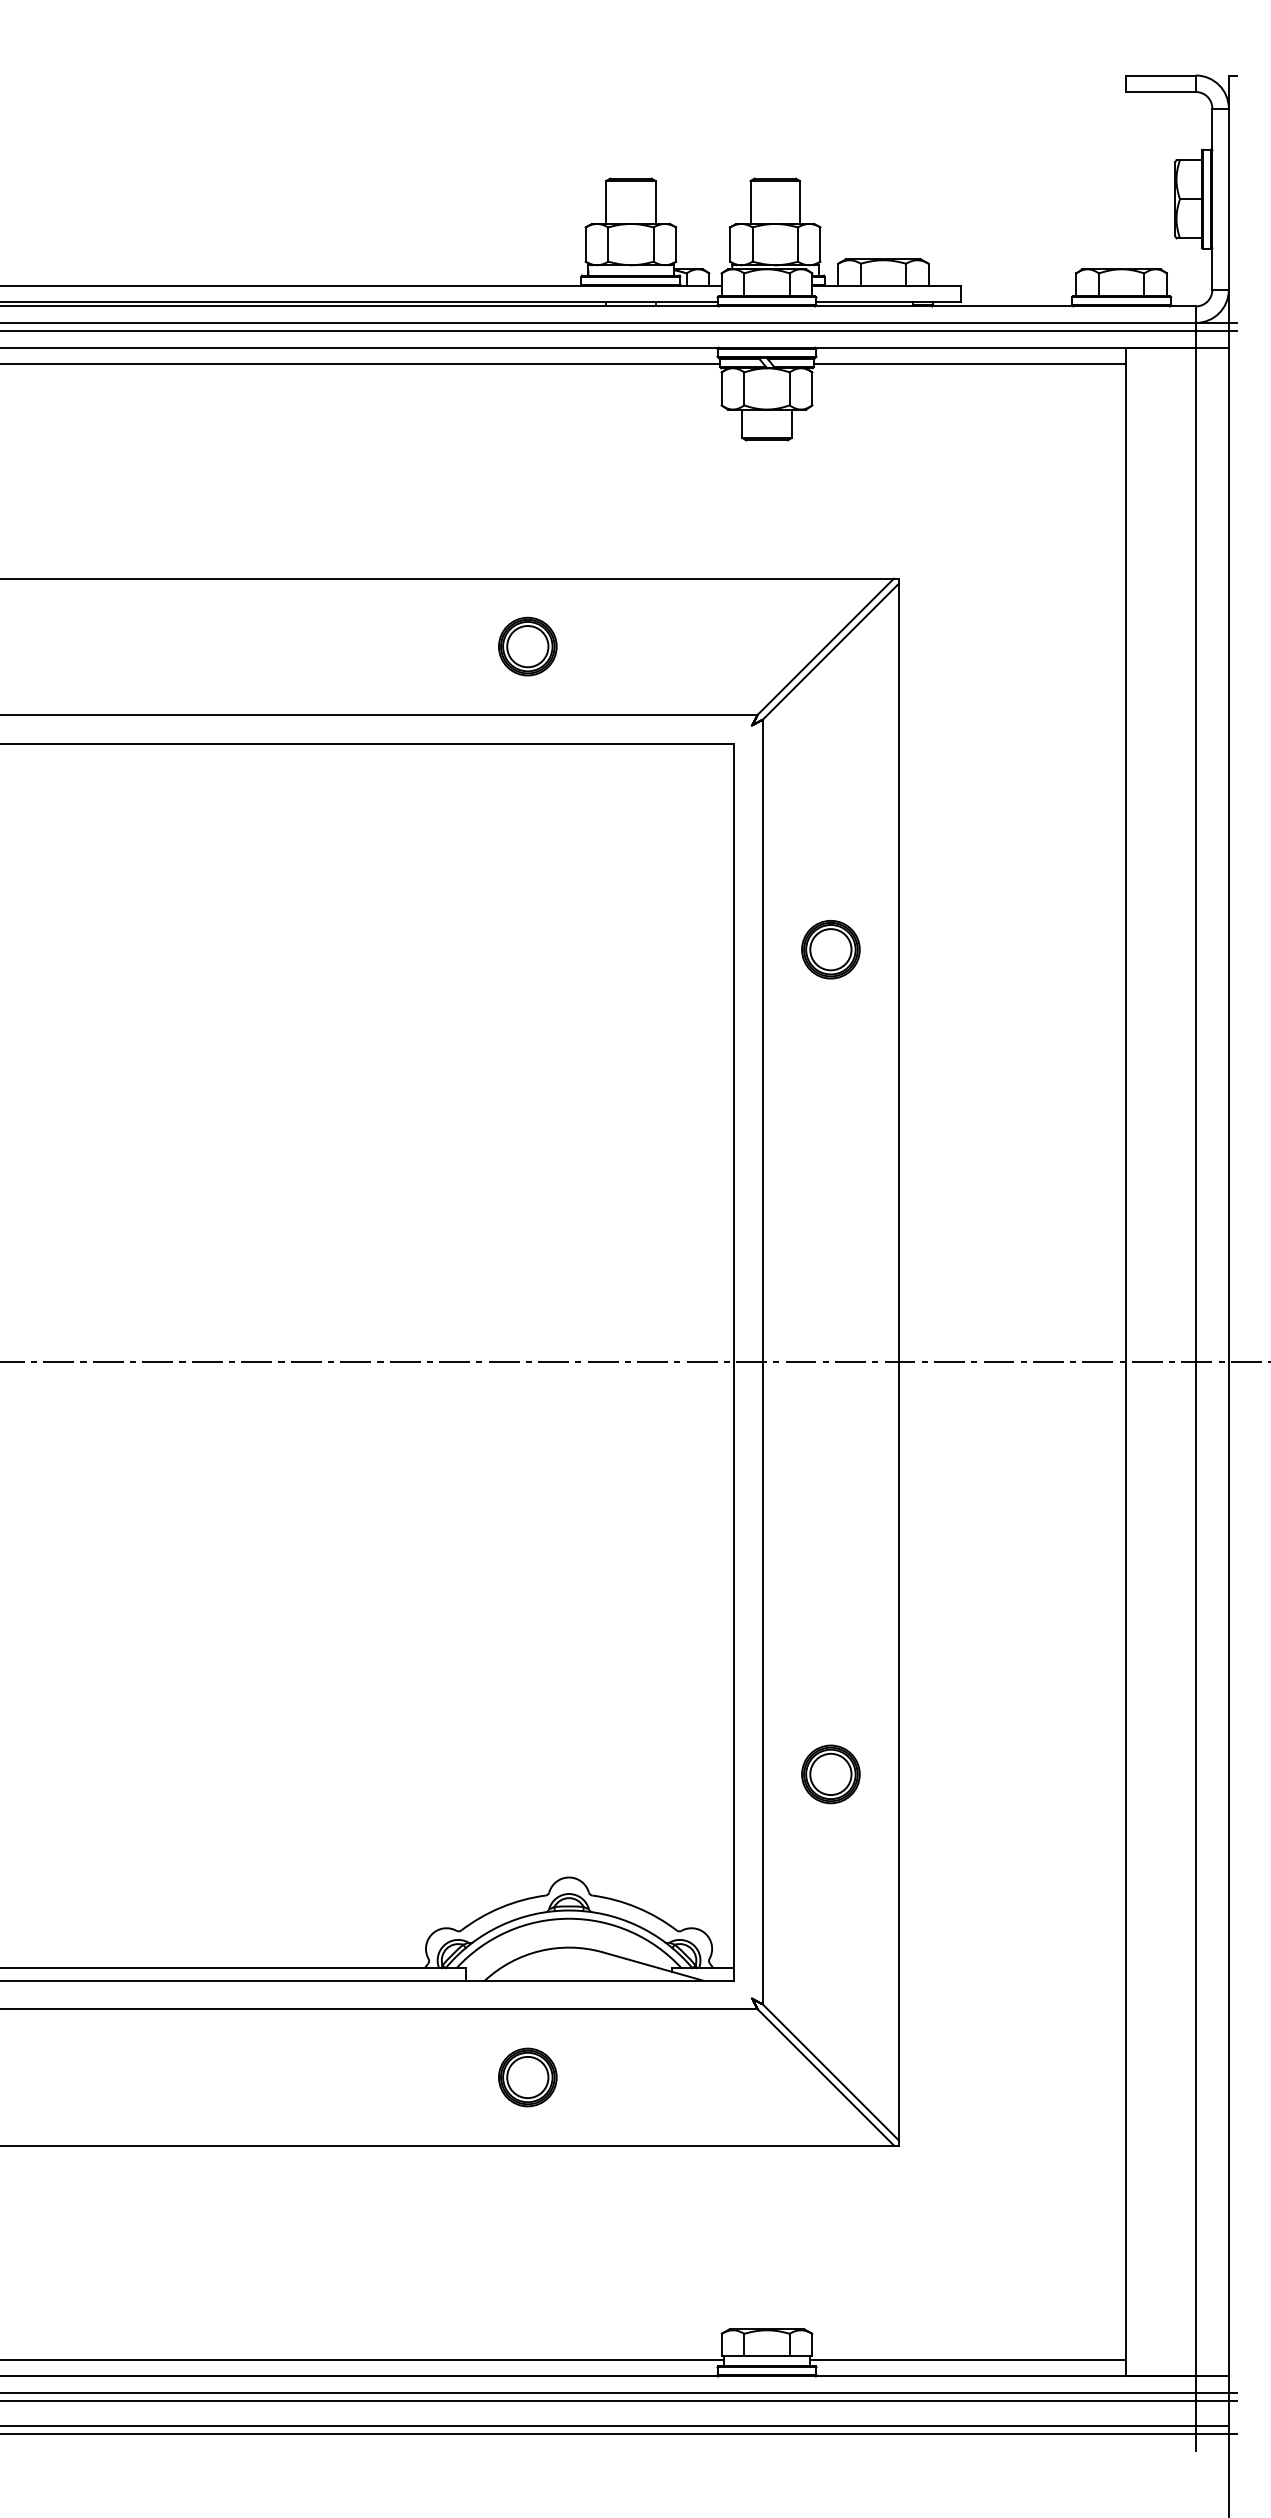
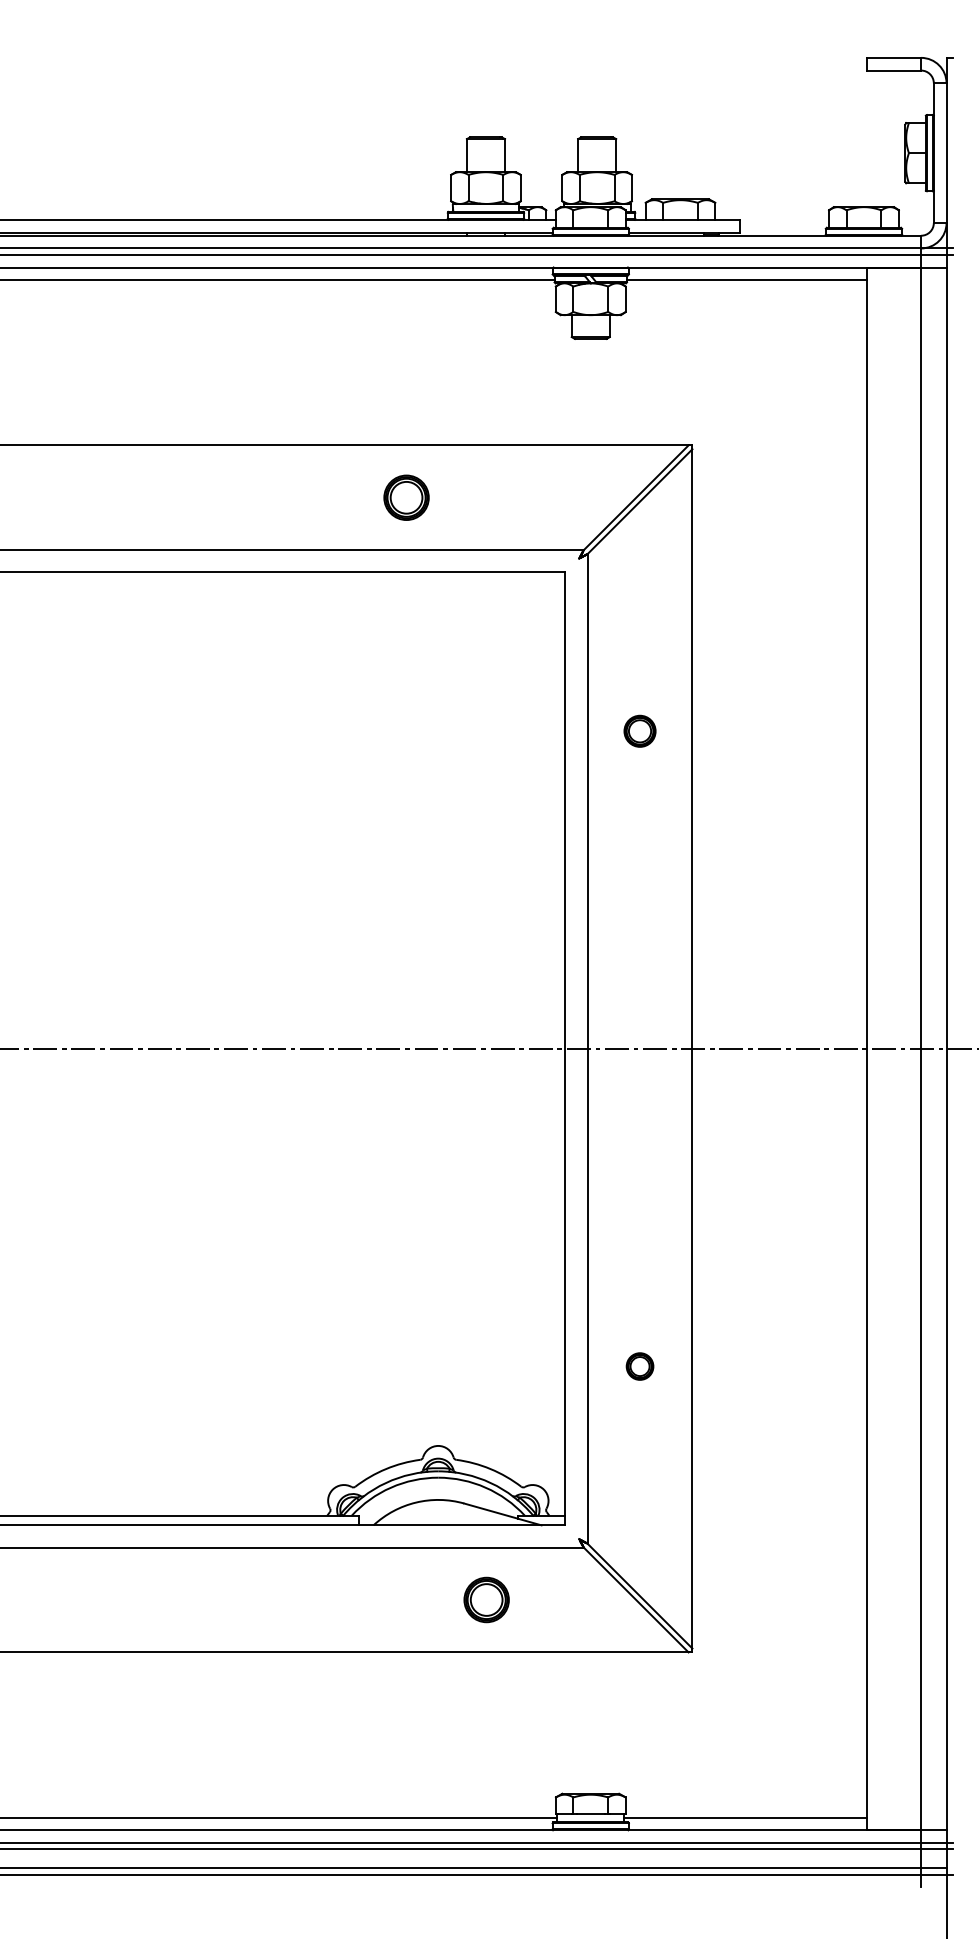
part: (830, 949) -> (639, 731), size x0.7
part: (830, 1774) -> (639, 1366), size x0.6
part: (527, 2077) -> (486, 1599), moved

